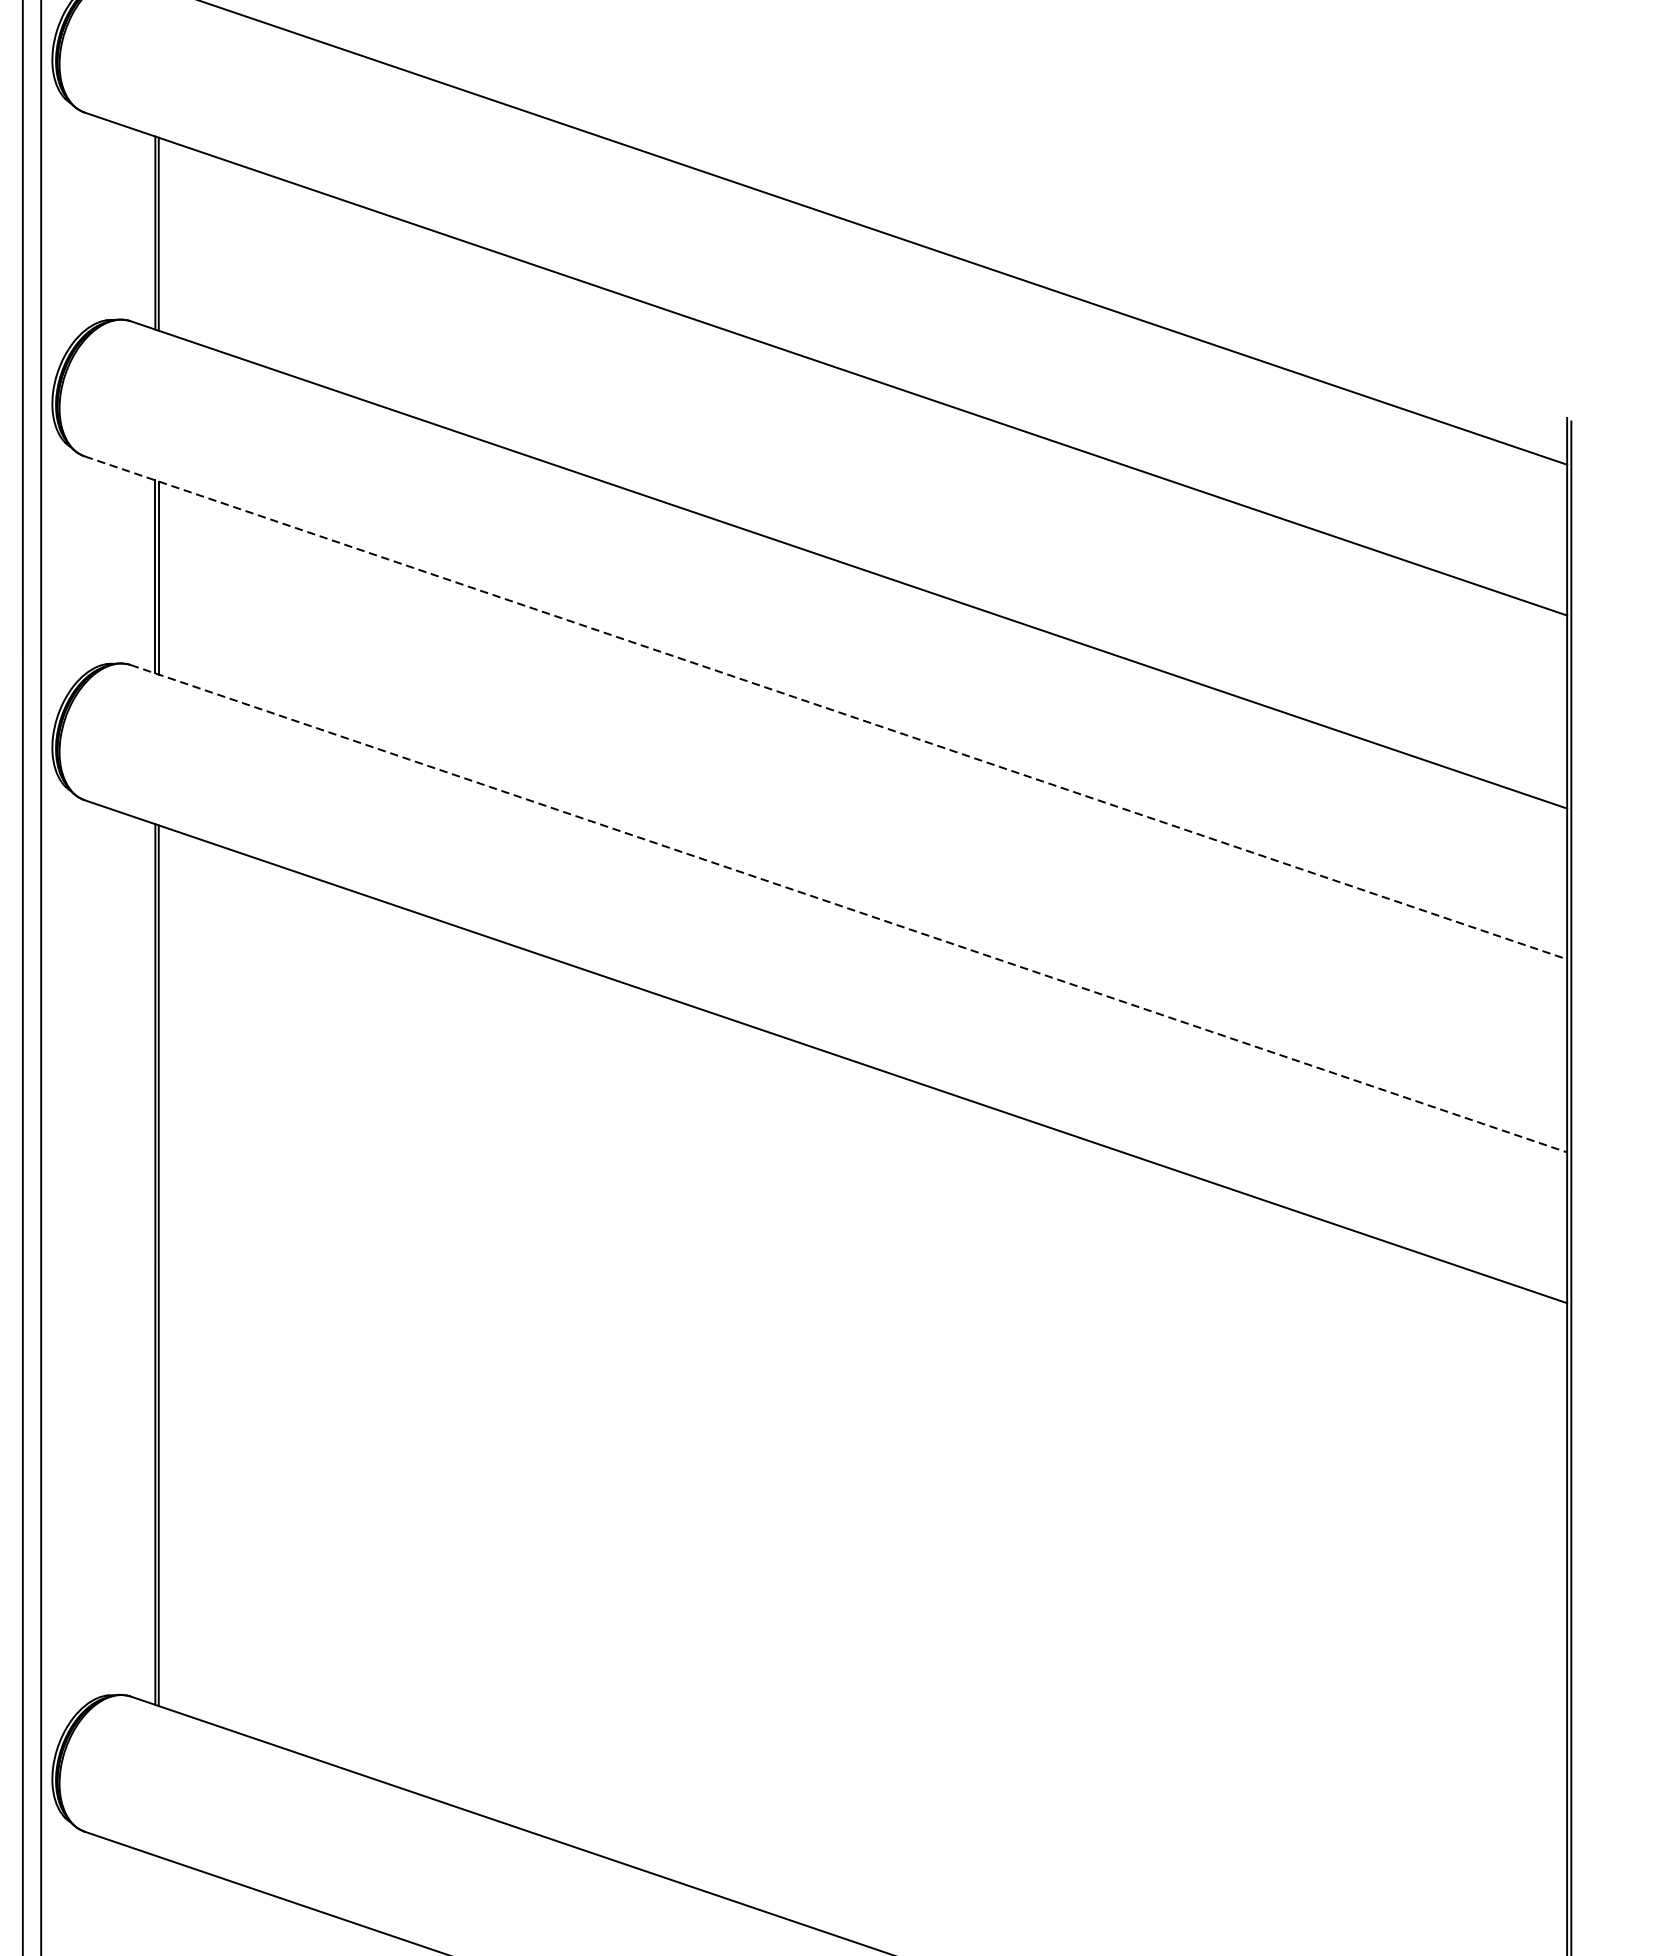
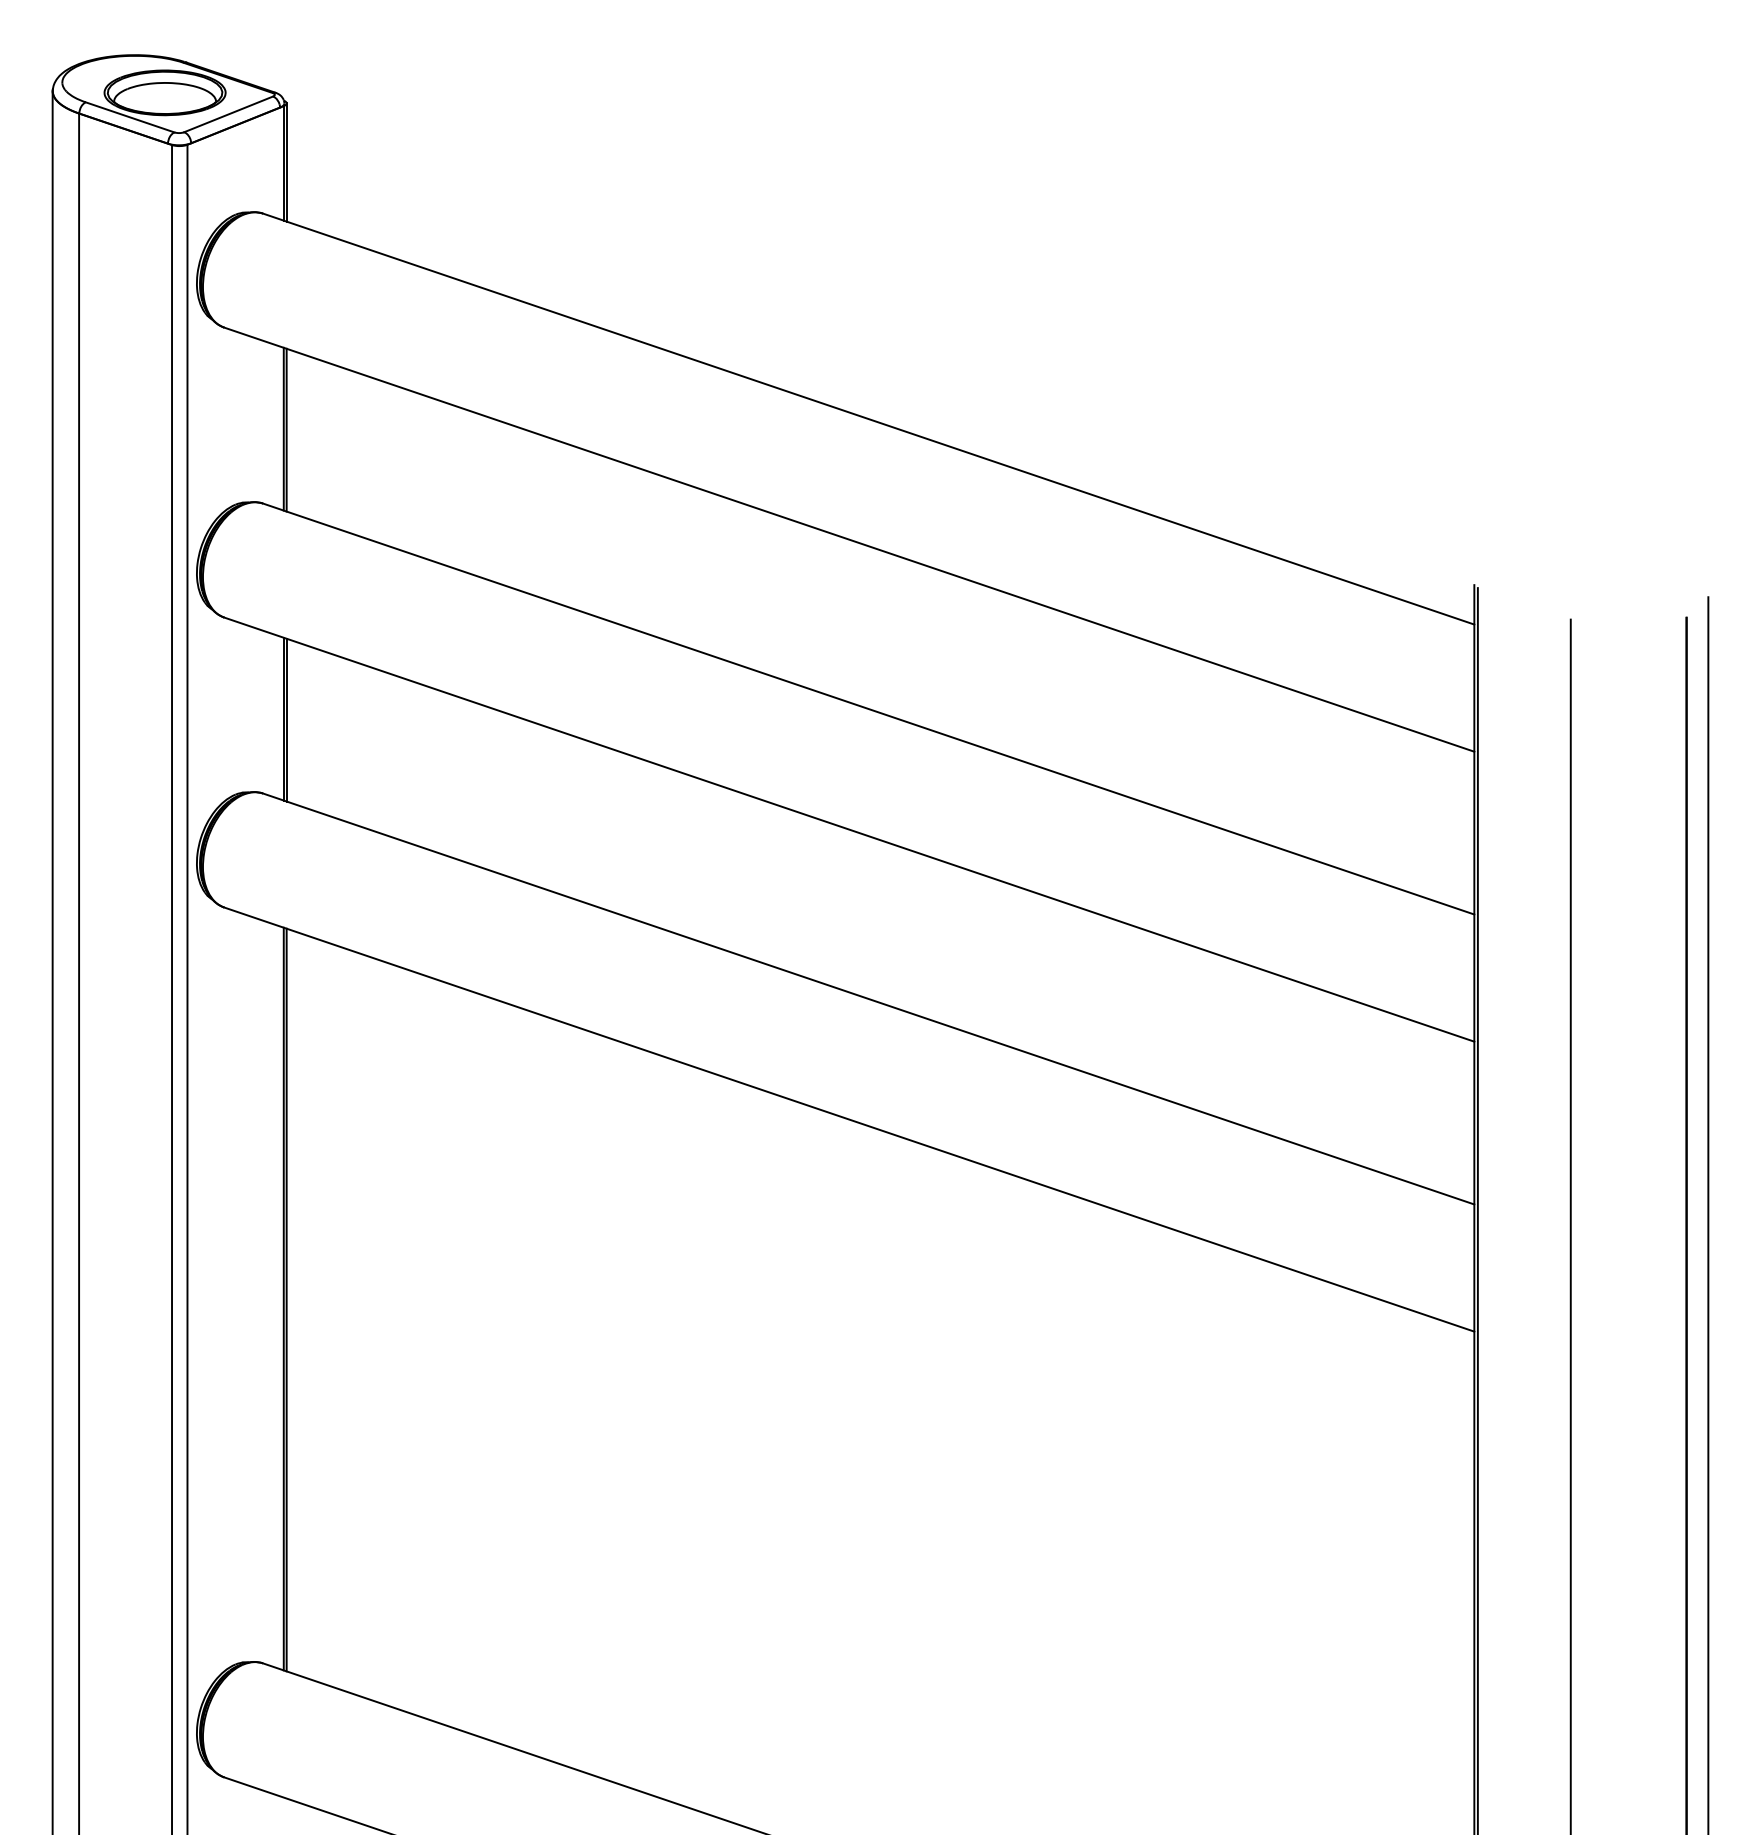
line: (826, 707) -> (849, 829), dashed -> solid
line: (848, 909) -> (868, 999), dashed -> solid

